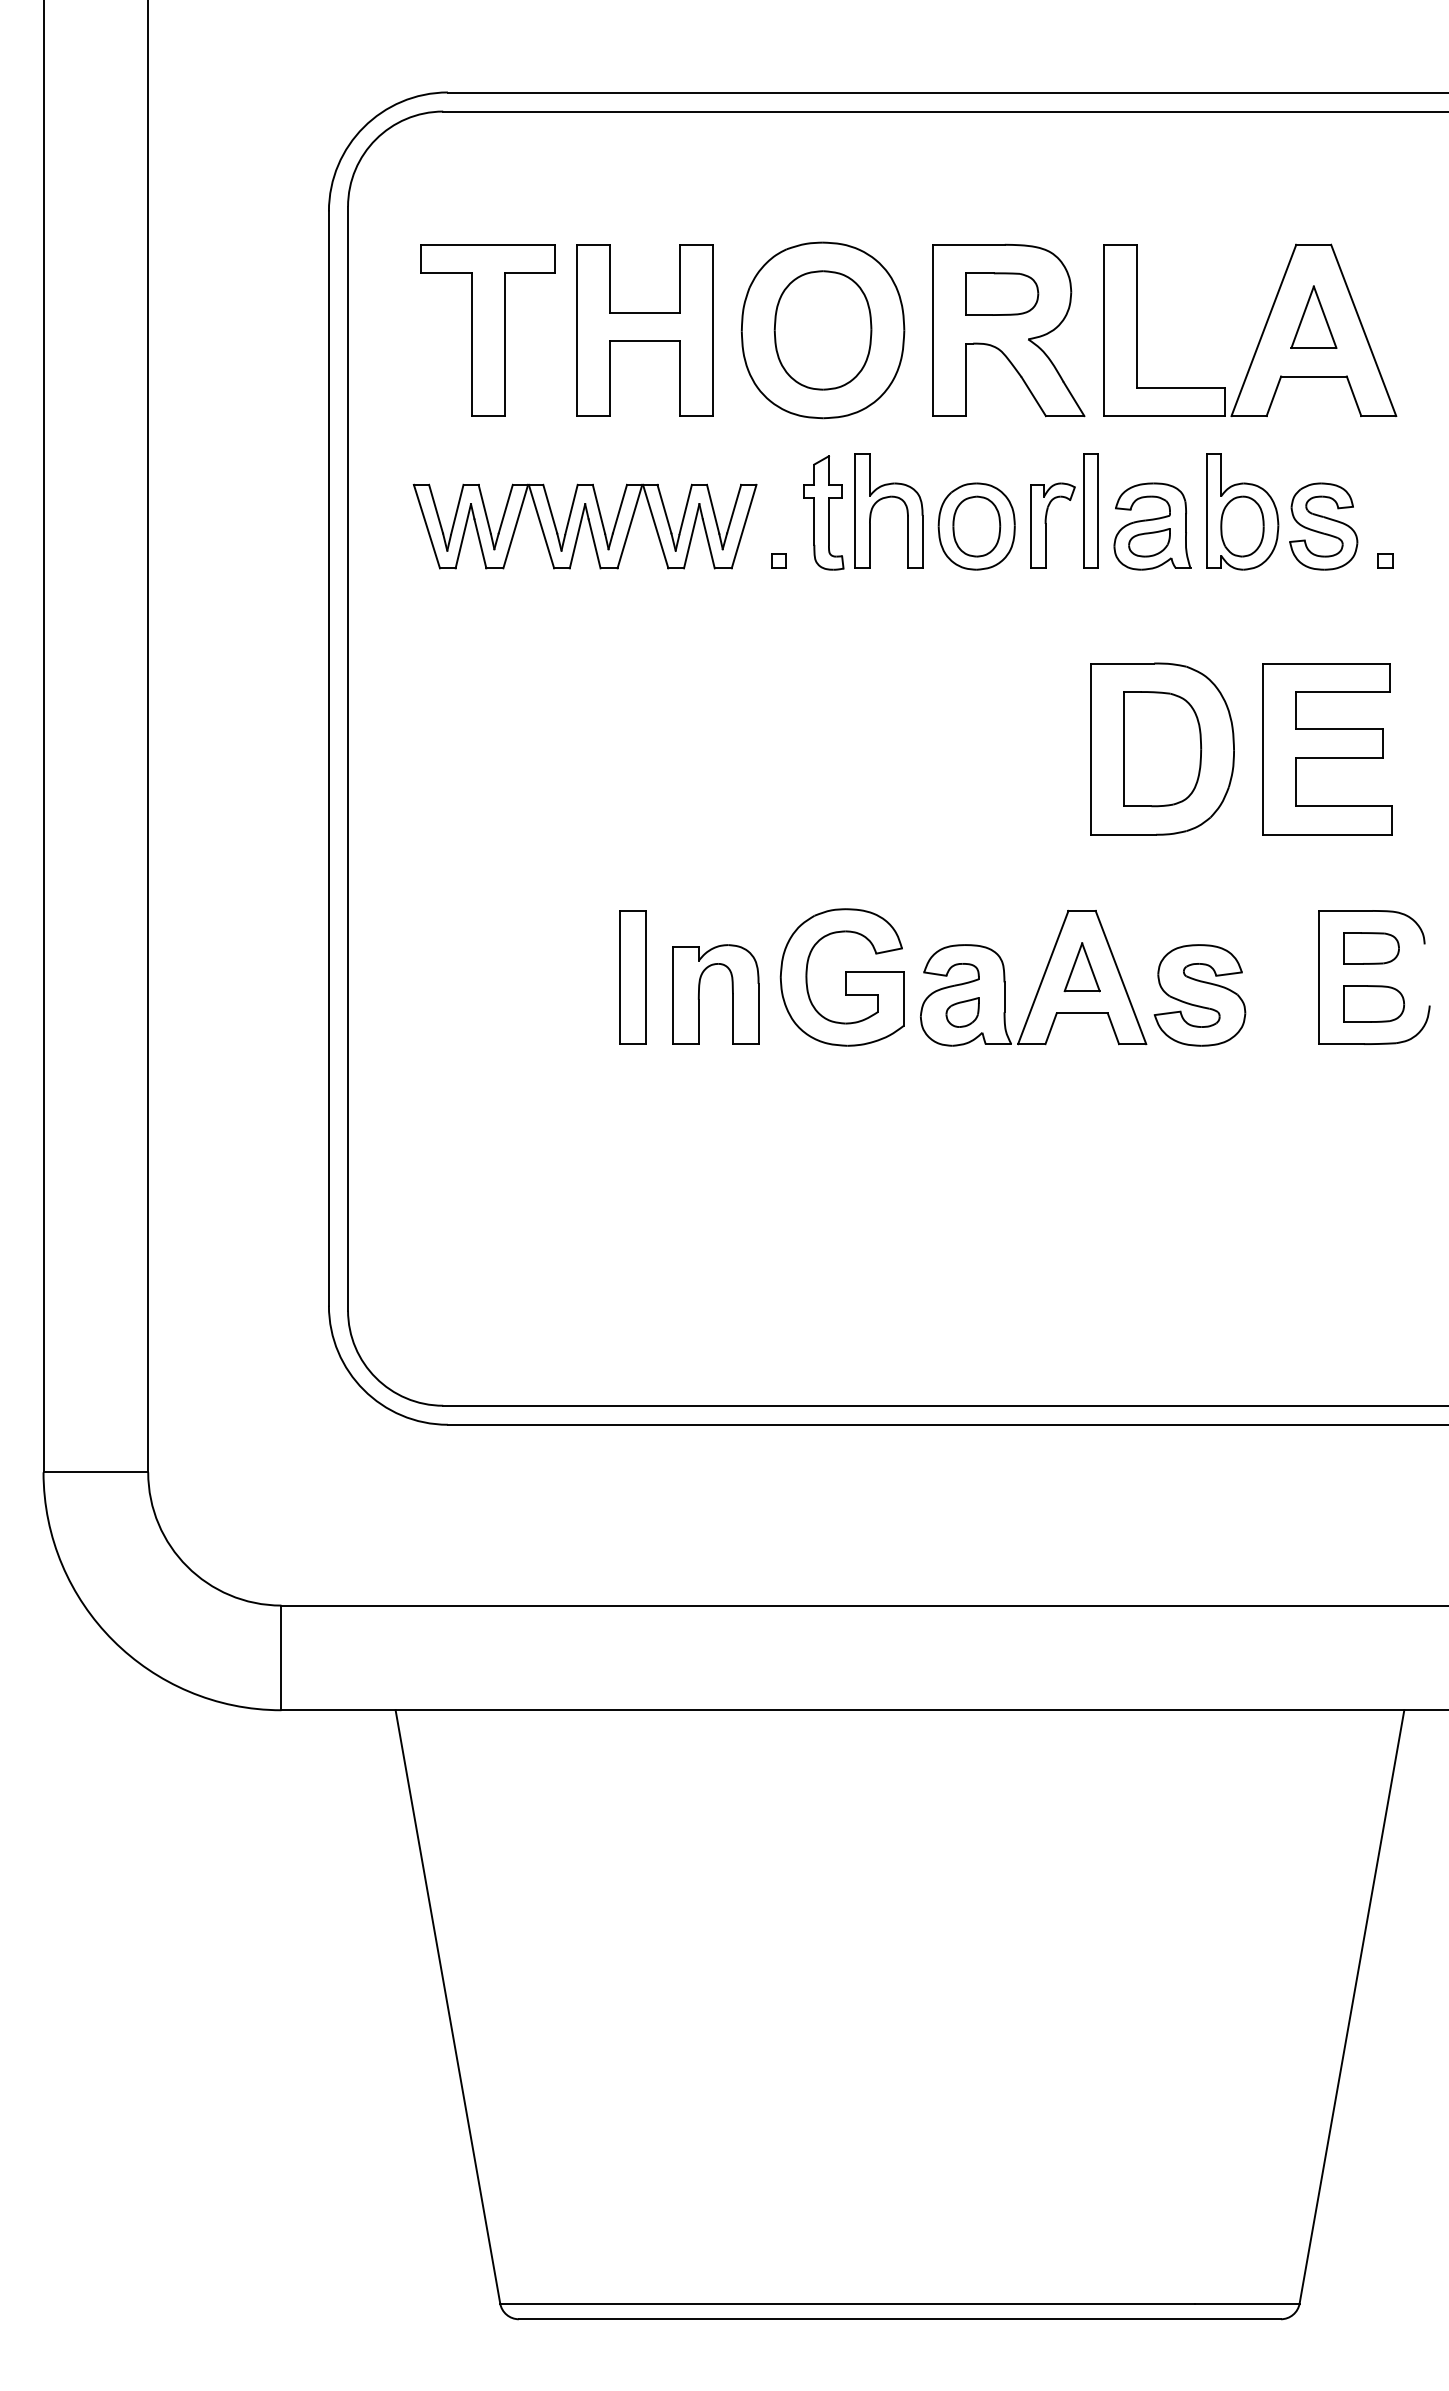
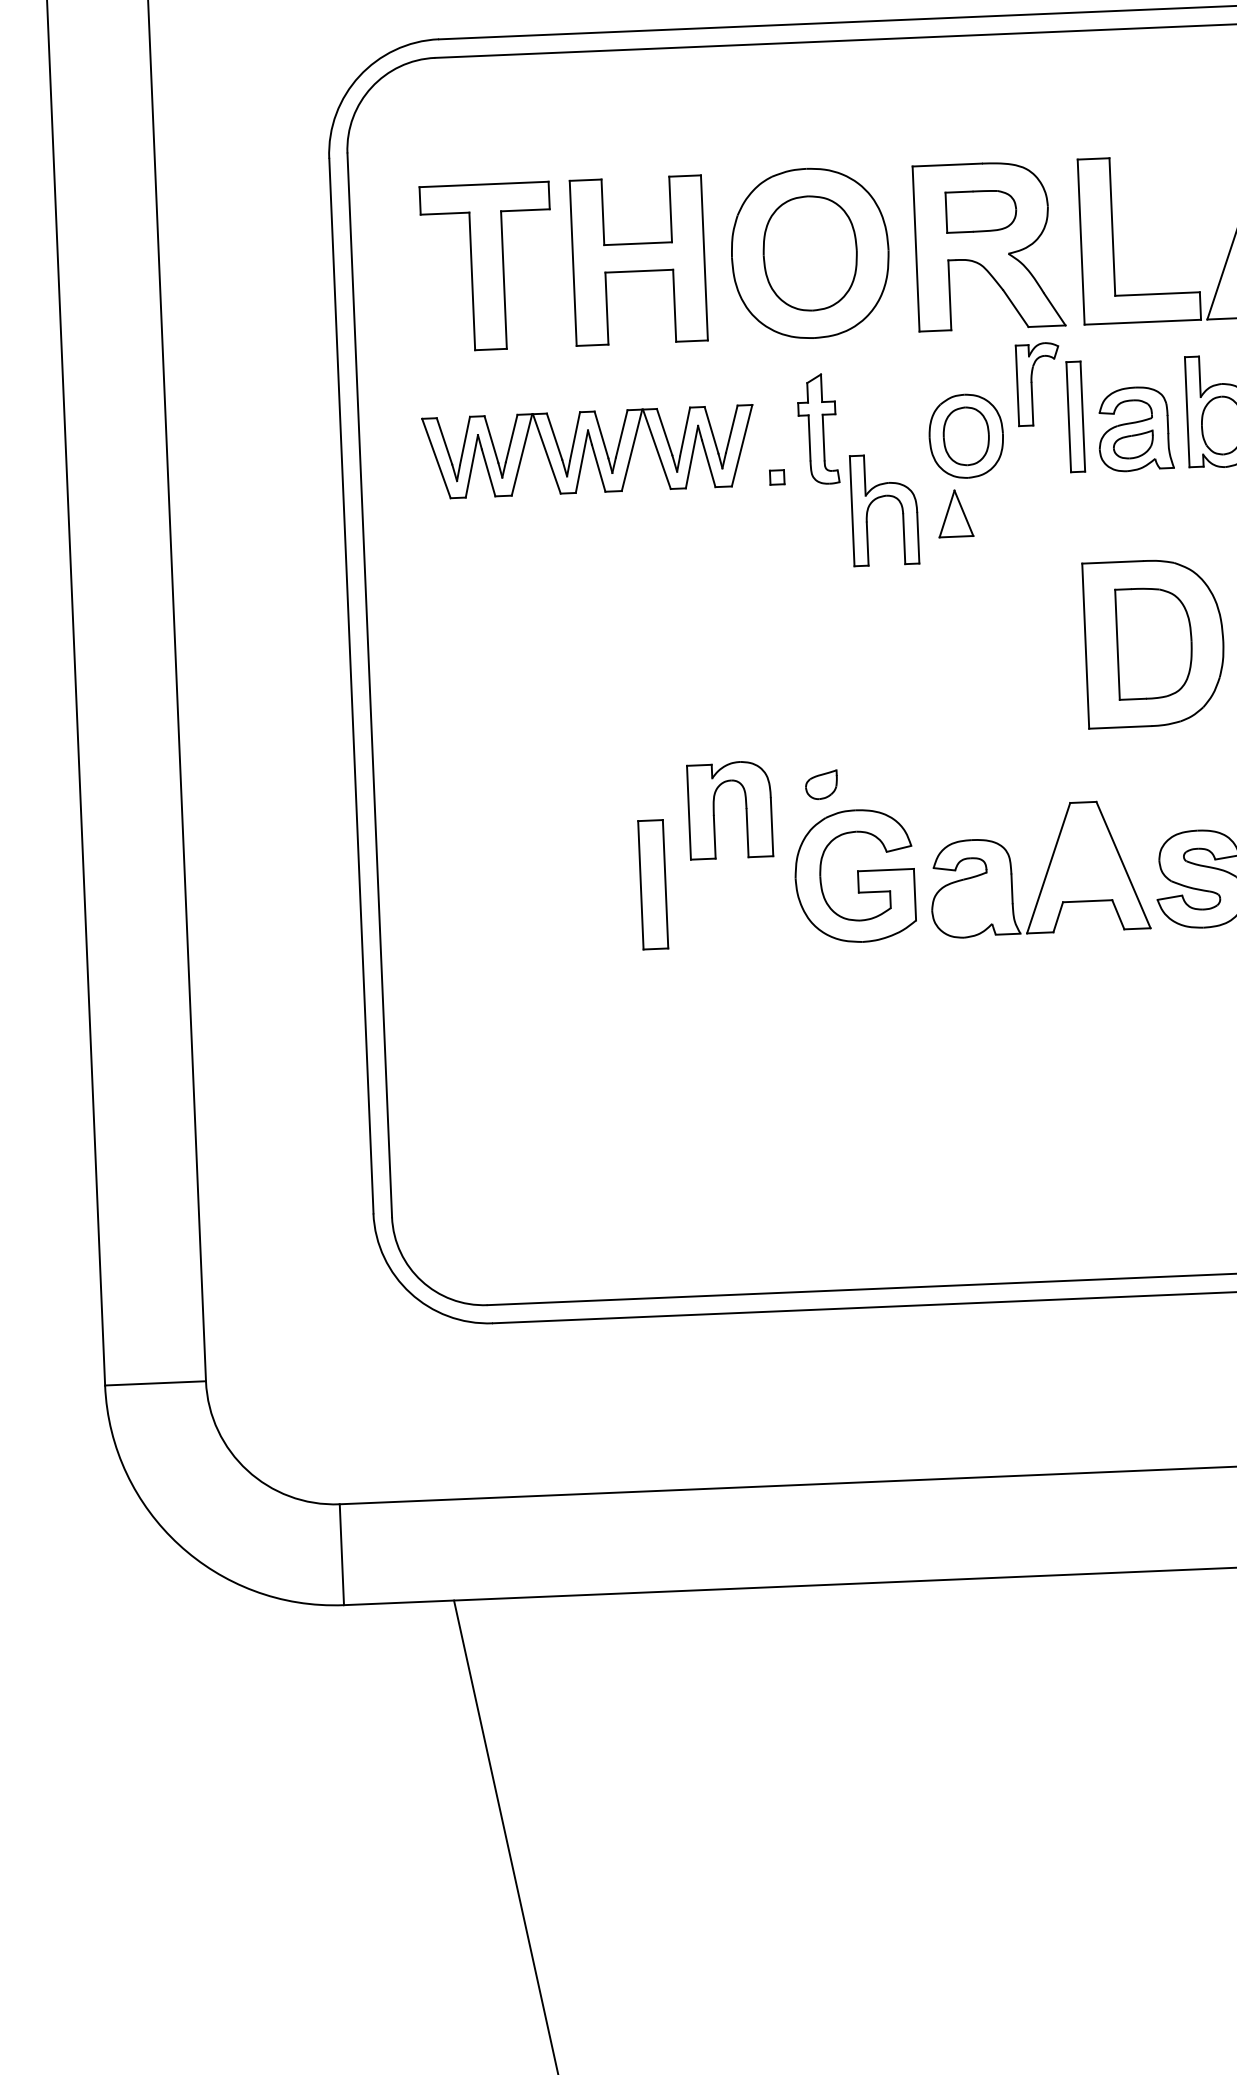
part: (887, 498) -> (882, 497), moved
part: (1052, 525) -> (1038, 383), moved
part: (1081, 967) -> (954, 513), moved
part: (699, 994) -> (714, 810), moved
part: (962, 1012) -> (821, 785), moved

